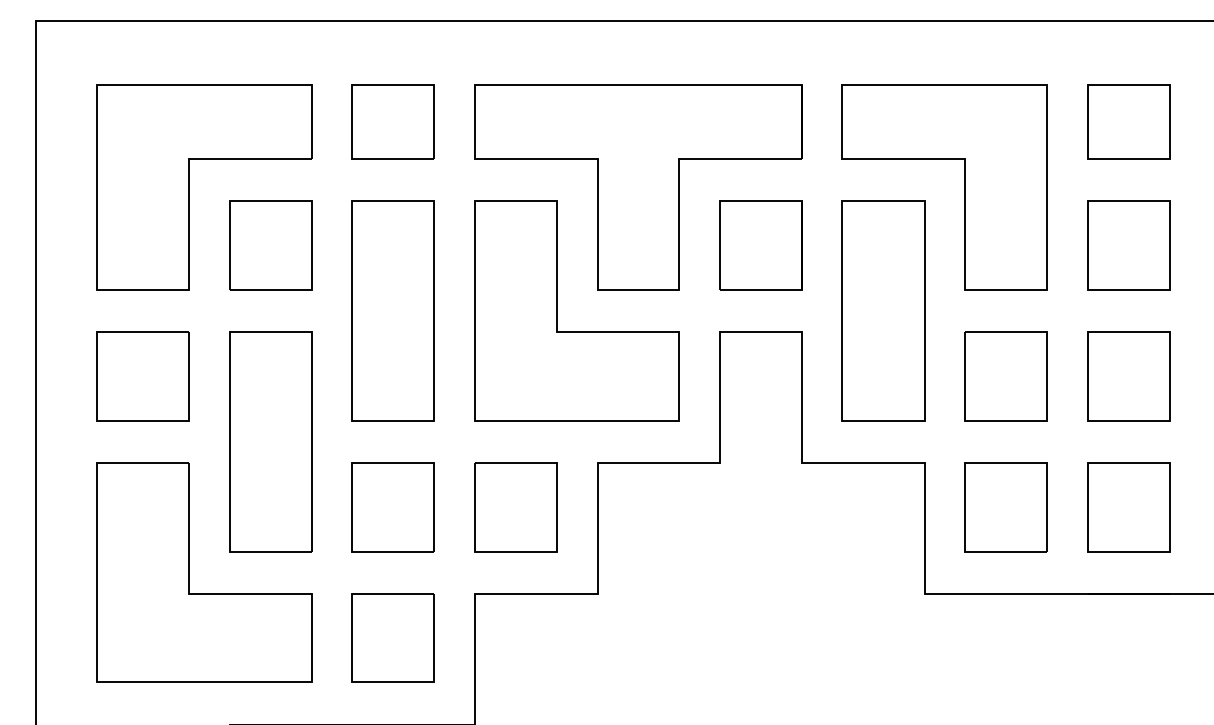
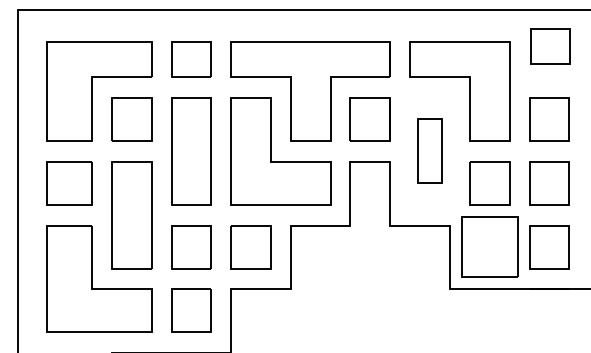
part: (1128, 122) -> (550, 46), moved
part: (882, 311) -> (429, 151), size x0.6
part: (1005, 508) -> (489, 247), size x1.4

